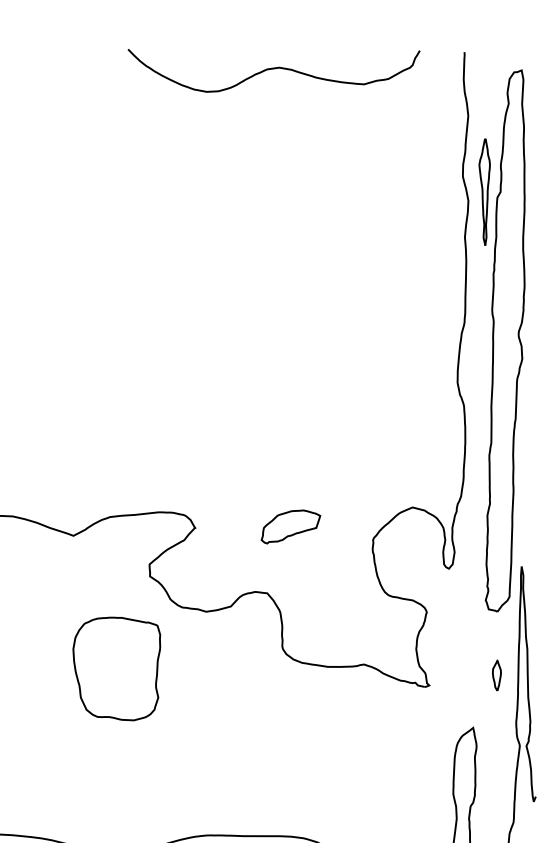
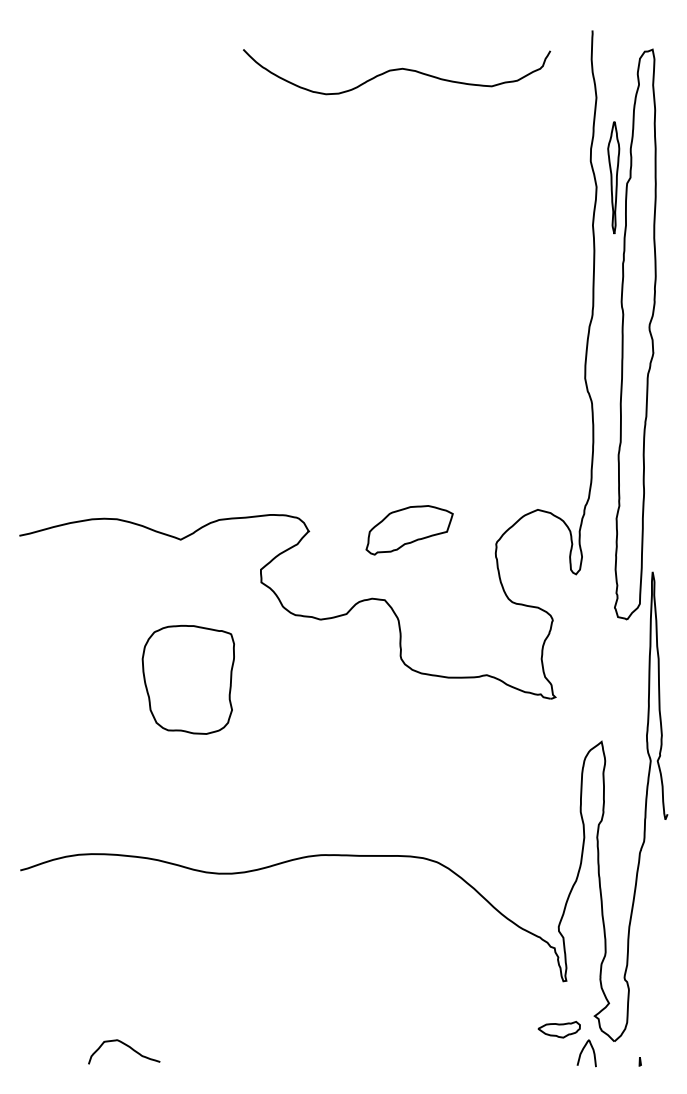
curve: (274, 69) -> (397, 70), moved
part: (290, 527) -> (409, 530), size x1.4
part: (115, 668) -> (187, 679), moved
part: (496, 675) -> (626, 686), removed

